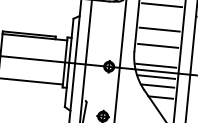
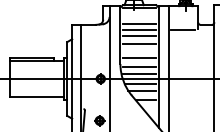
line: (161, 13) -> (139, 30), added
line: (160, 20) -> (139, 36), added
line: (156, 57) -> (139, 67), added

